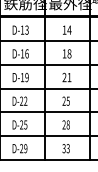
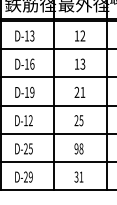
text: (69, 29) -> (82, 35), 14 -> 12
text: (69, 53) -> (82, 63), 18 -> 13
text: (21, 100) -> (25, 119), D-22 -> D-12
text: (63, 125) -> (75, 149), 28 -> 98
text: (67, 148) -> (80, 176), 33 -> 31

